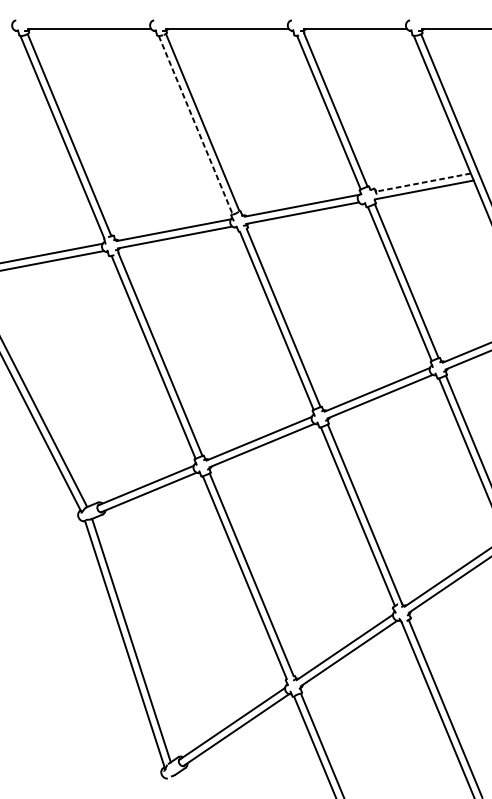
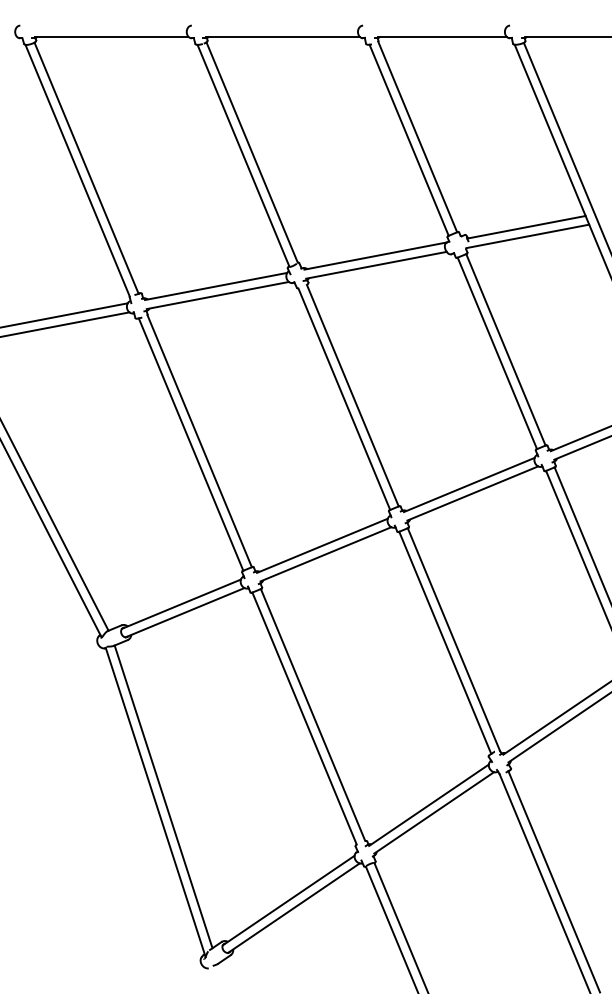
line: (195, 124) -> (243, 155), dashed -> solid
line: (422, 182) -> (525, 227), dashed -> solid

